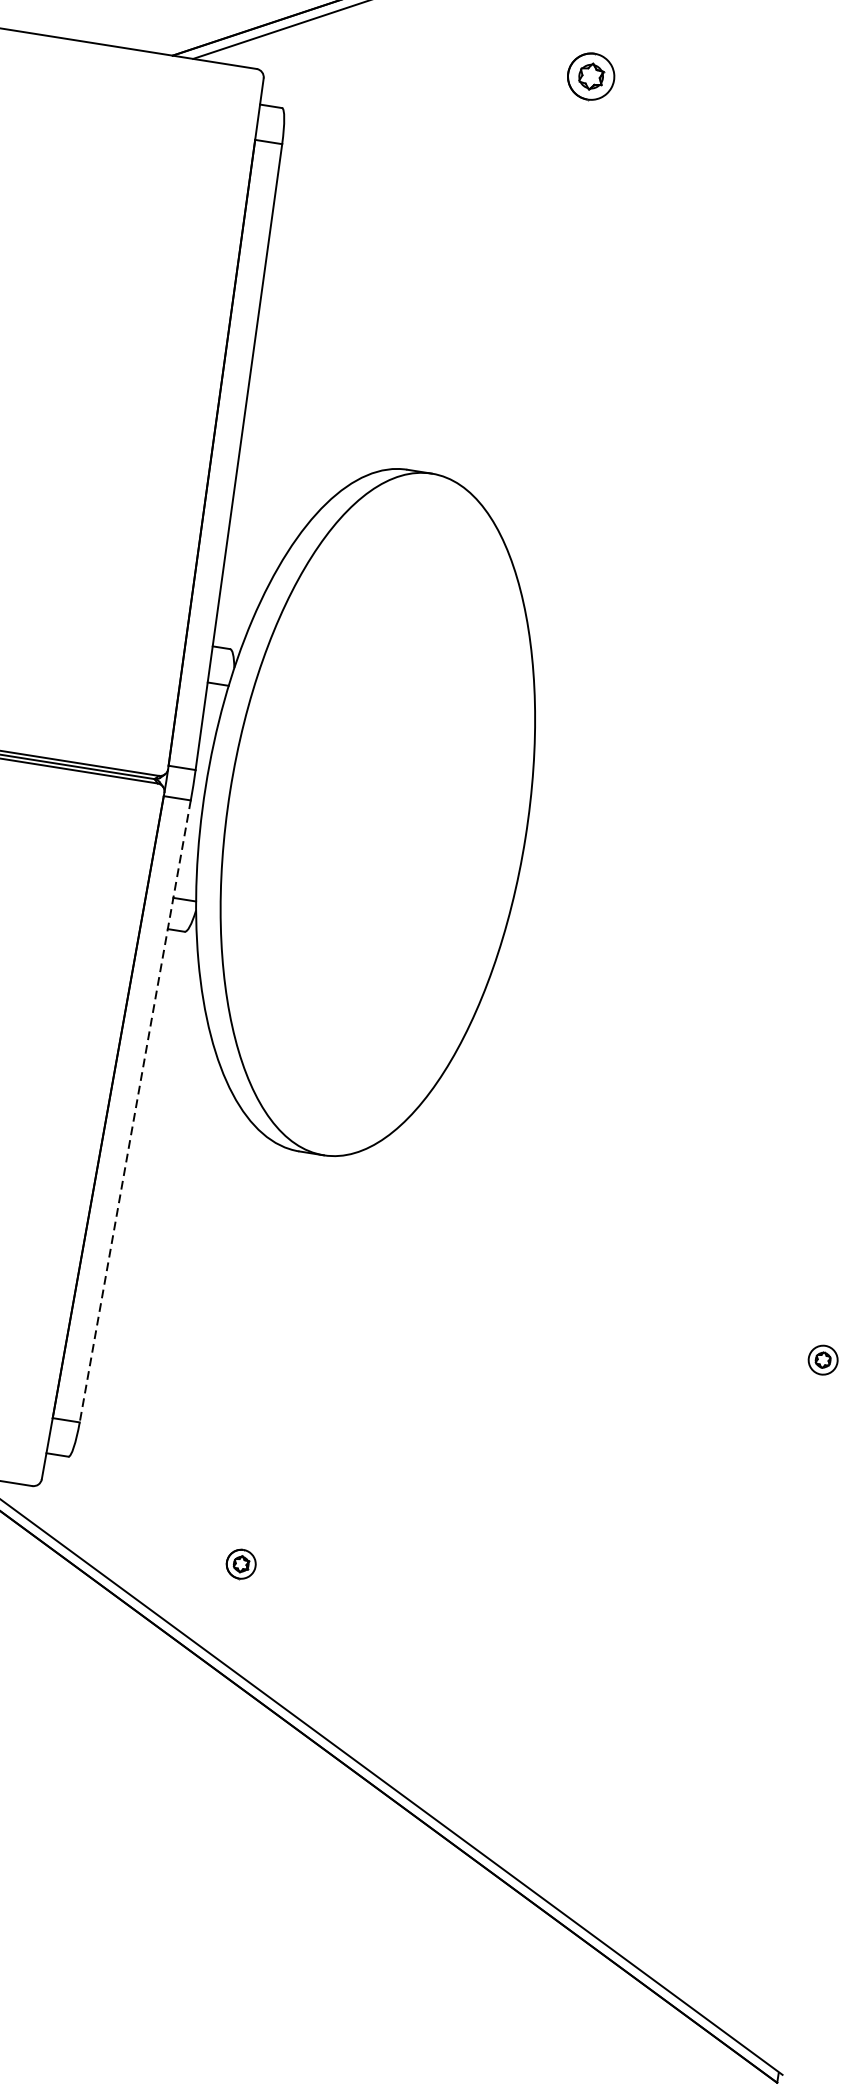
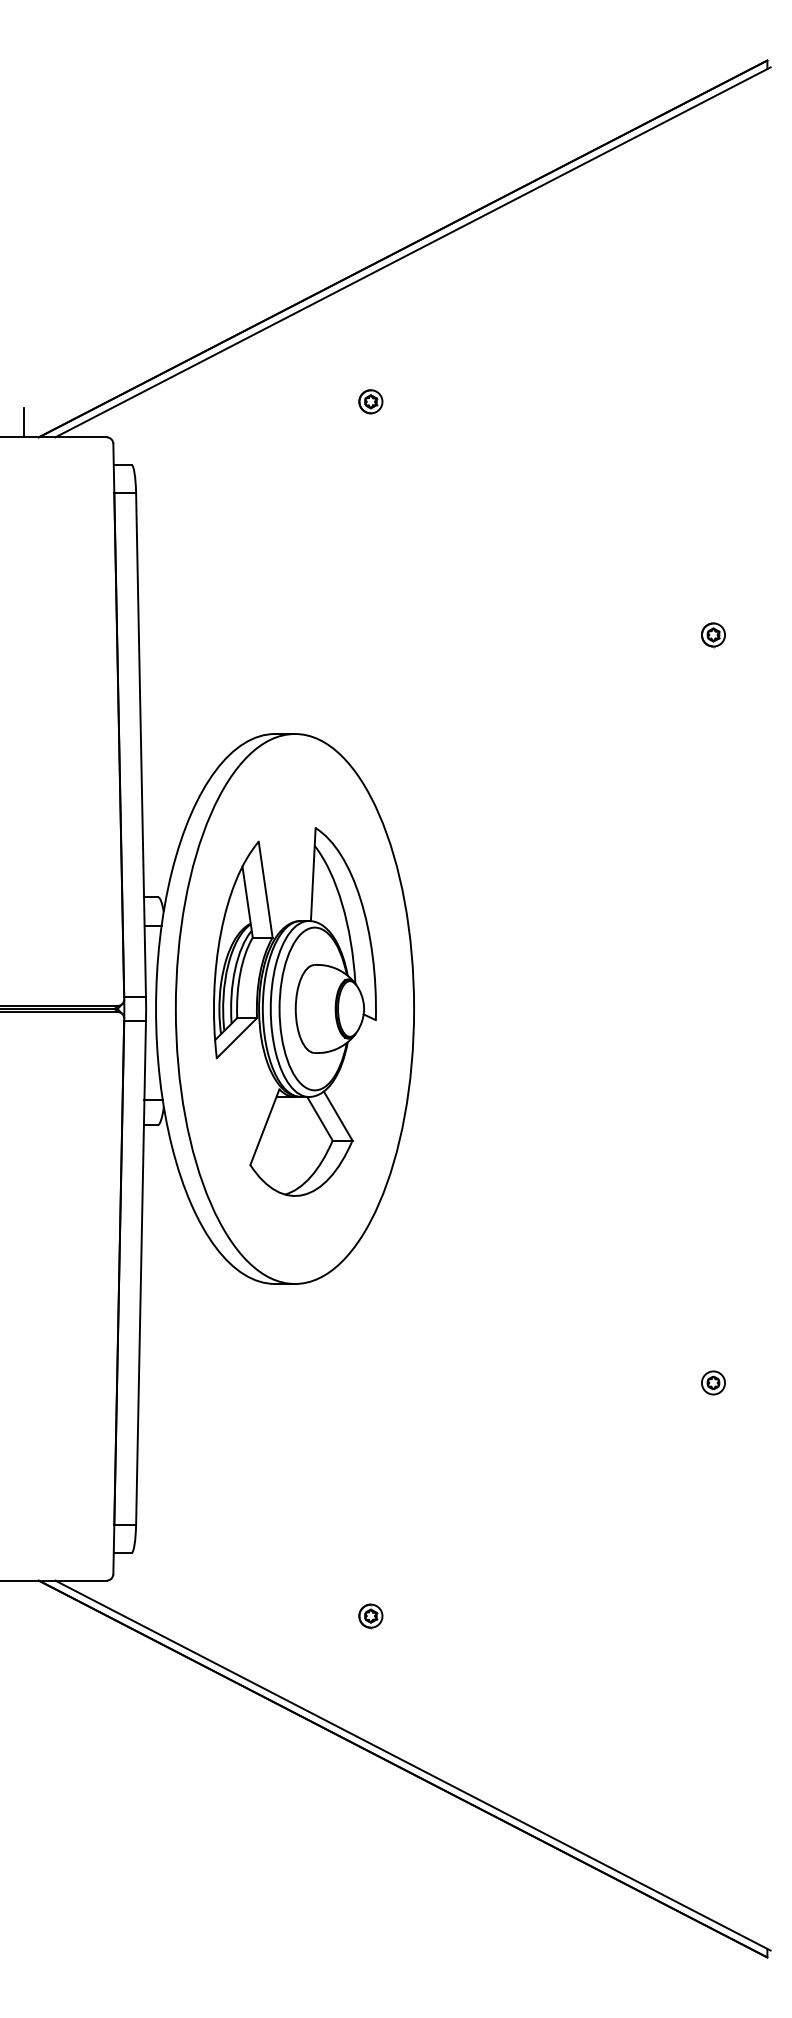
line: (156, 34) -> (23, 422), added
part: (590, 76) -> (370, 401), size x0.62
part: (376, 817) -> (294, 1011), added
line: (135, 1110) -> (141, 1272), dashed -> solid
part: (240, 1564) -> (370, 1616), moved

